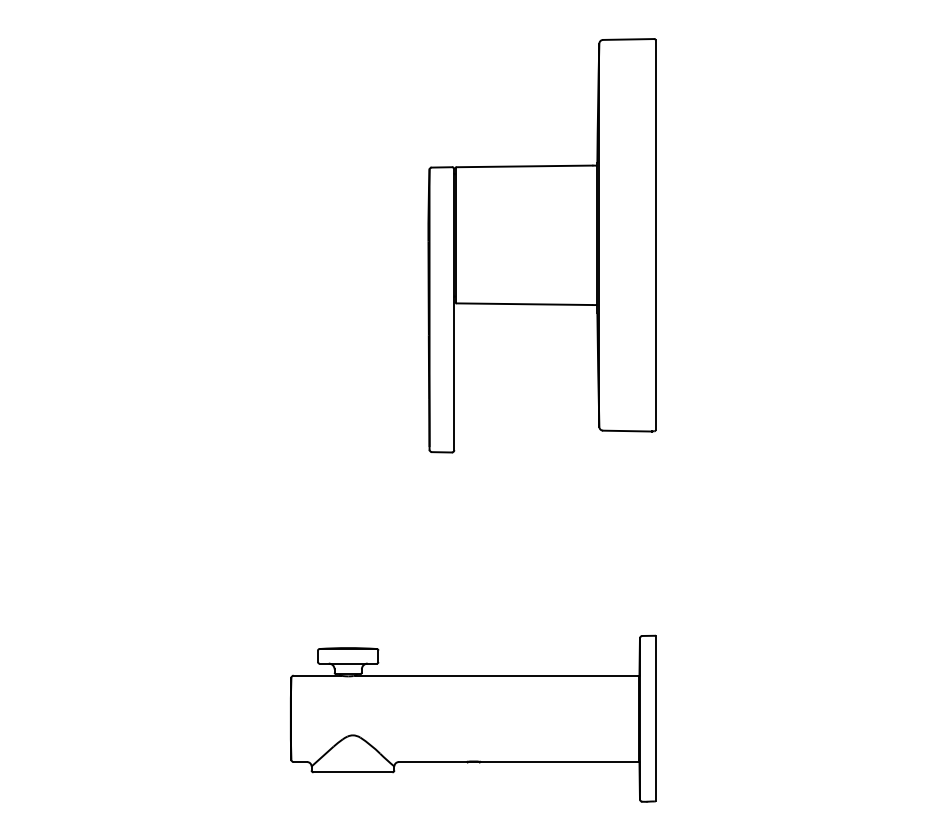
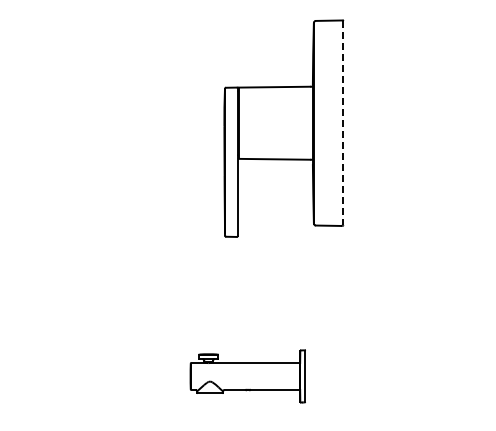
line: (655, 235) -> (343, 123), solid -> dashed
part: (472, 718) -> (247, 376), size x0.6

